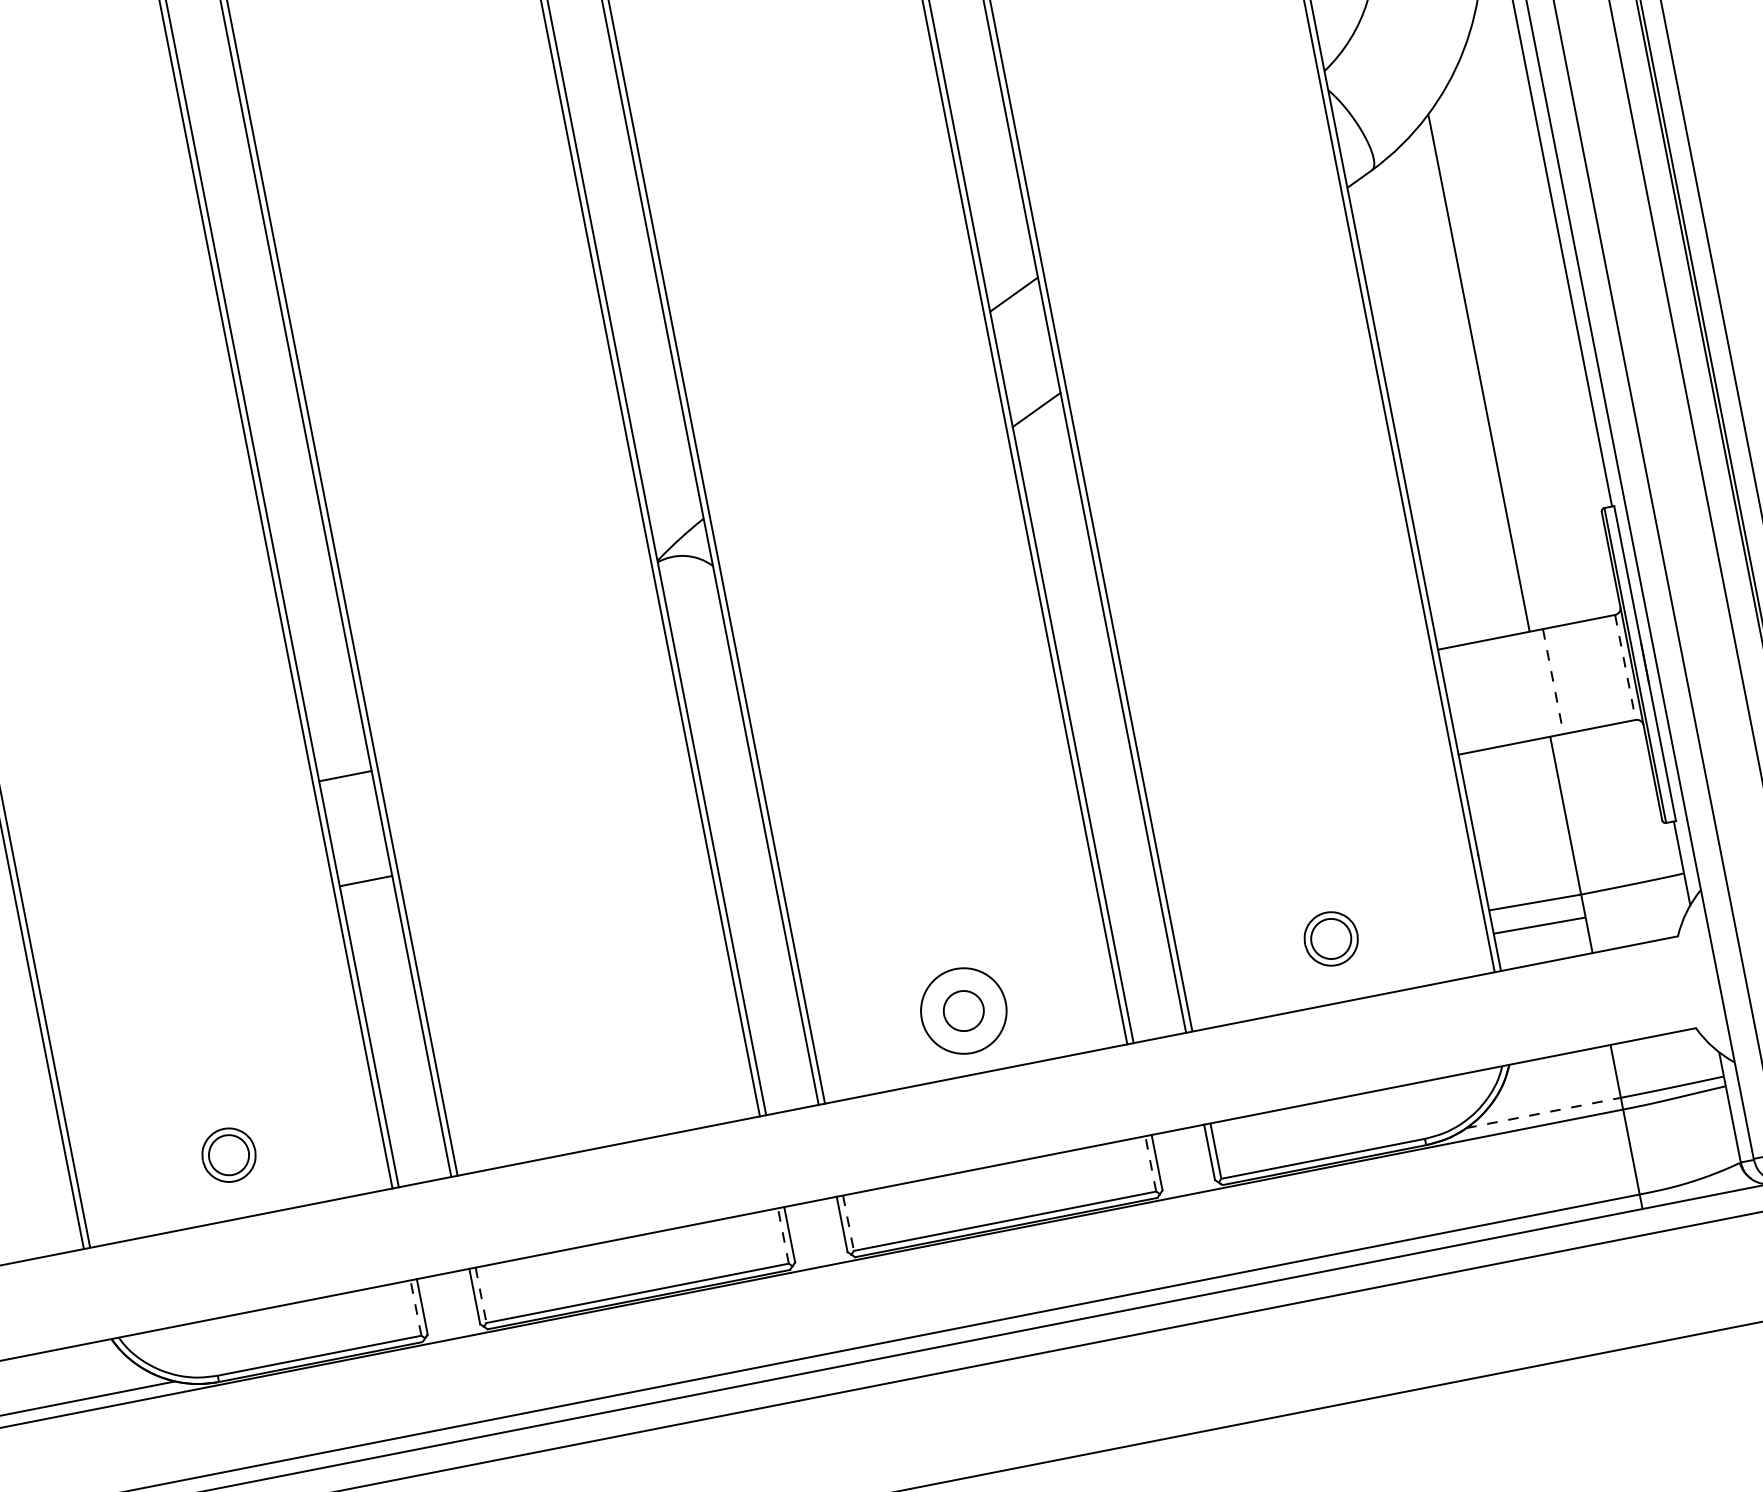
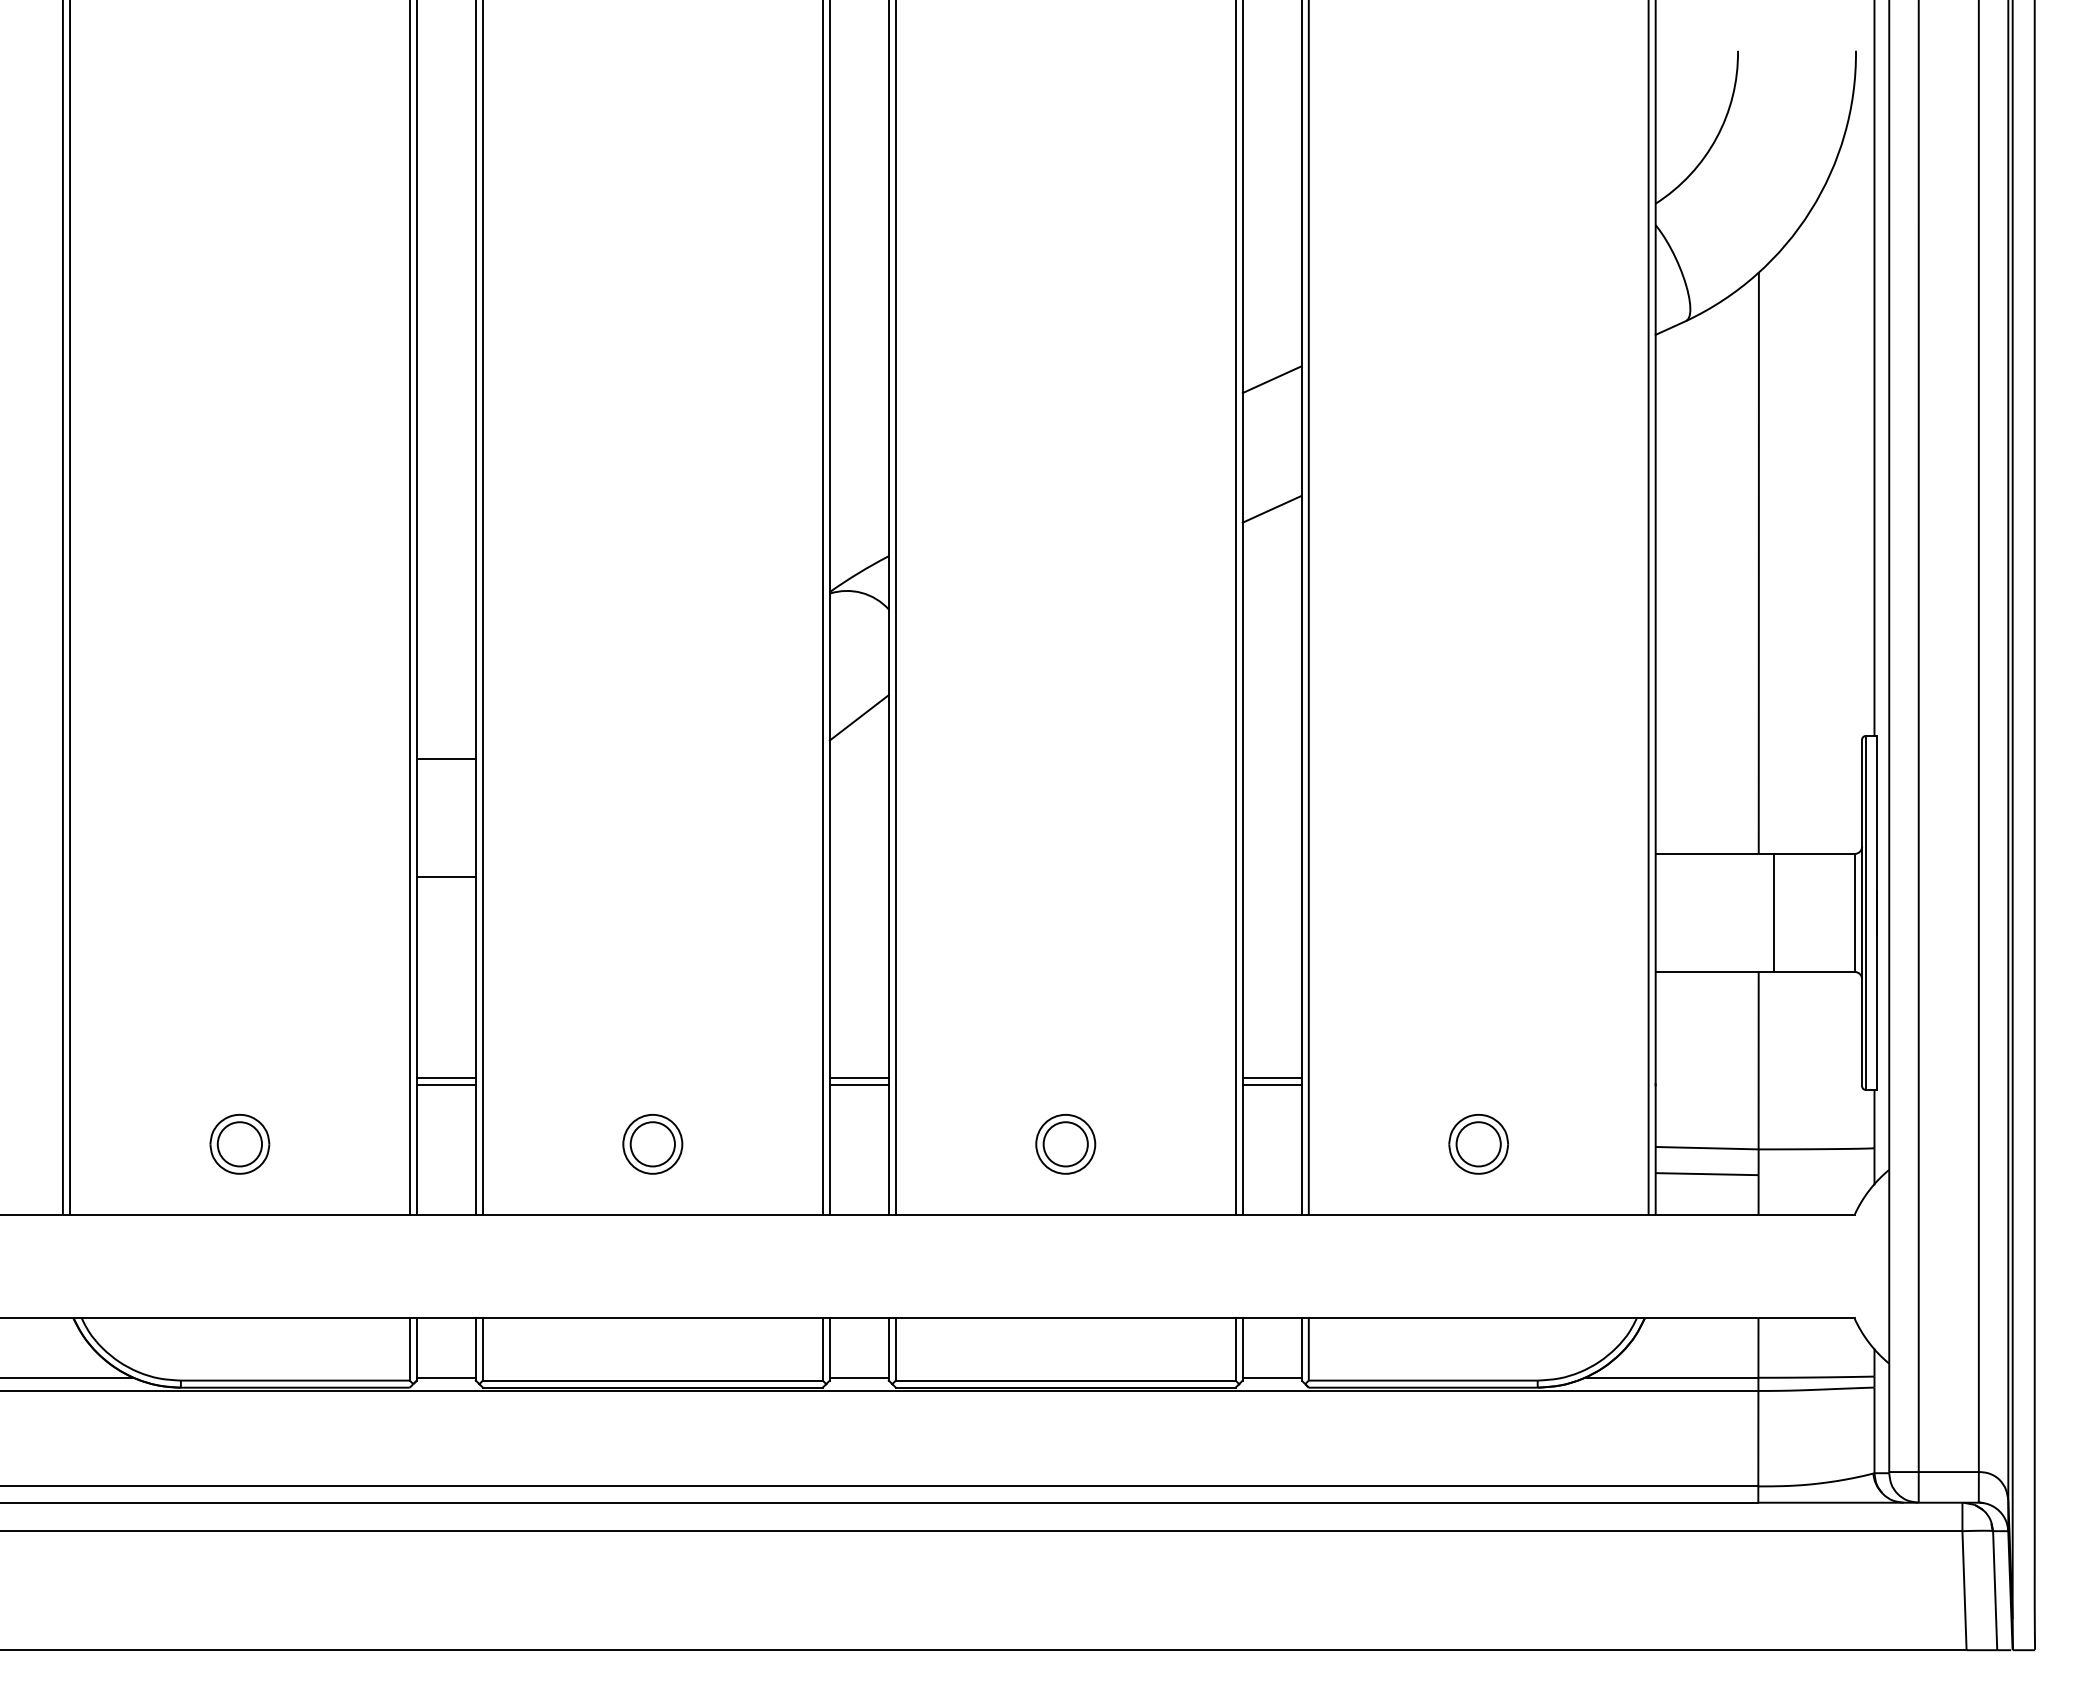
line: (704, 667) -> (858, 717), added
line: (1625, 667) -> (1854, 912), dashed -> solid
line: (1553, 681) -> (1773, 912), dashed -> solid
line: (1135, 915) -> (1271, 1077), added
line: (1136, 922) -> (1271, 1085), added
line: (767, 987) -> (858, 1077), added
line: (769, 994) -> (858, 1085), added
circle: (963, 1010) -> (1065, 1143), size x0.62
line: (400, 1059) -> (445, 1077), added
line: (401, 1066) -> (445, 1085), added
part: (596, 1083) -> (652, 1144), added
line: (1543, 1112) -> (1671, 1377), dashed -> solid
line: (1150, 1163) -> (1235, 1348), dashed -> solid
line: (1187, 1182) -> (1271, 1377), added
line: (848, 1223) -> (895, 1349), dashed -> solid
line: (783, 1235) -> (822, 1348), dashed -> solid
line: (820, 1254) -> (858, 1377), added
line: (480, 1295) -> (482, 1349), dashed -> solid
line: (415, 1307) -> (409, 1348), dashed -> solid
line: (452, 1326) -> (445, 1377), added

